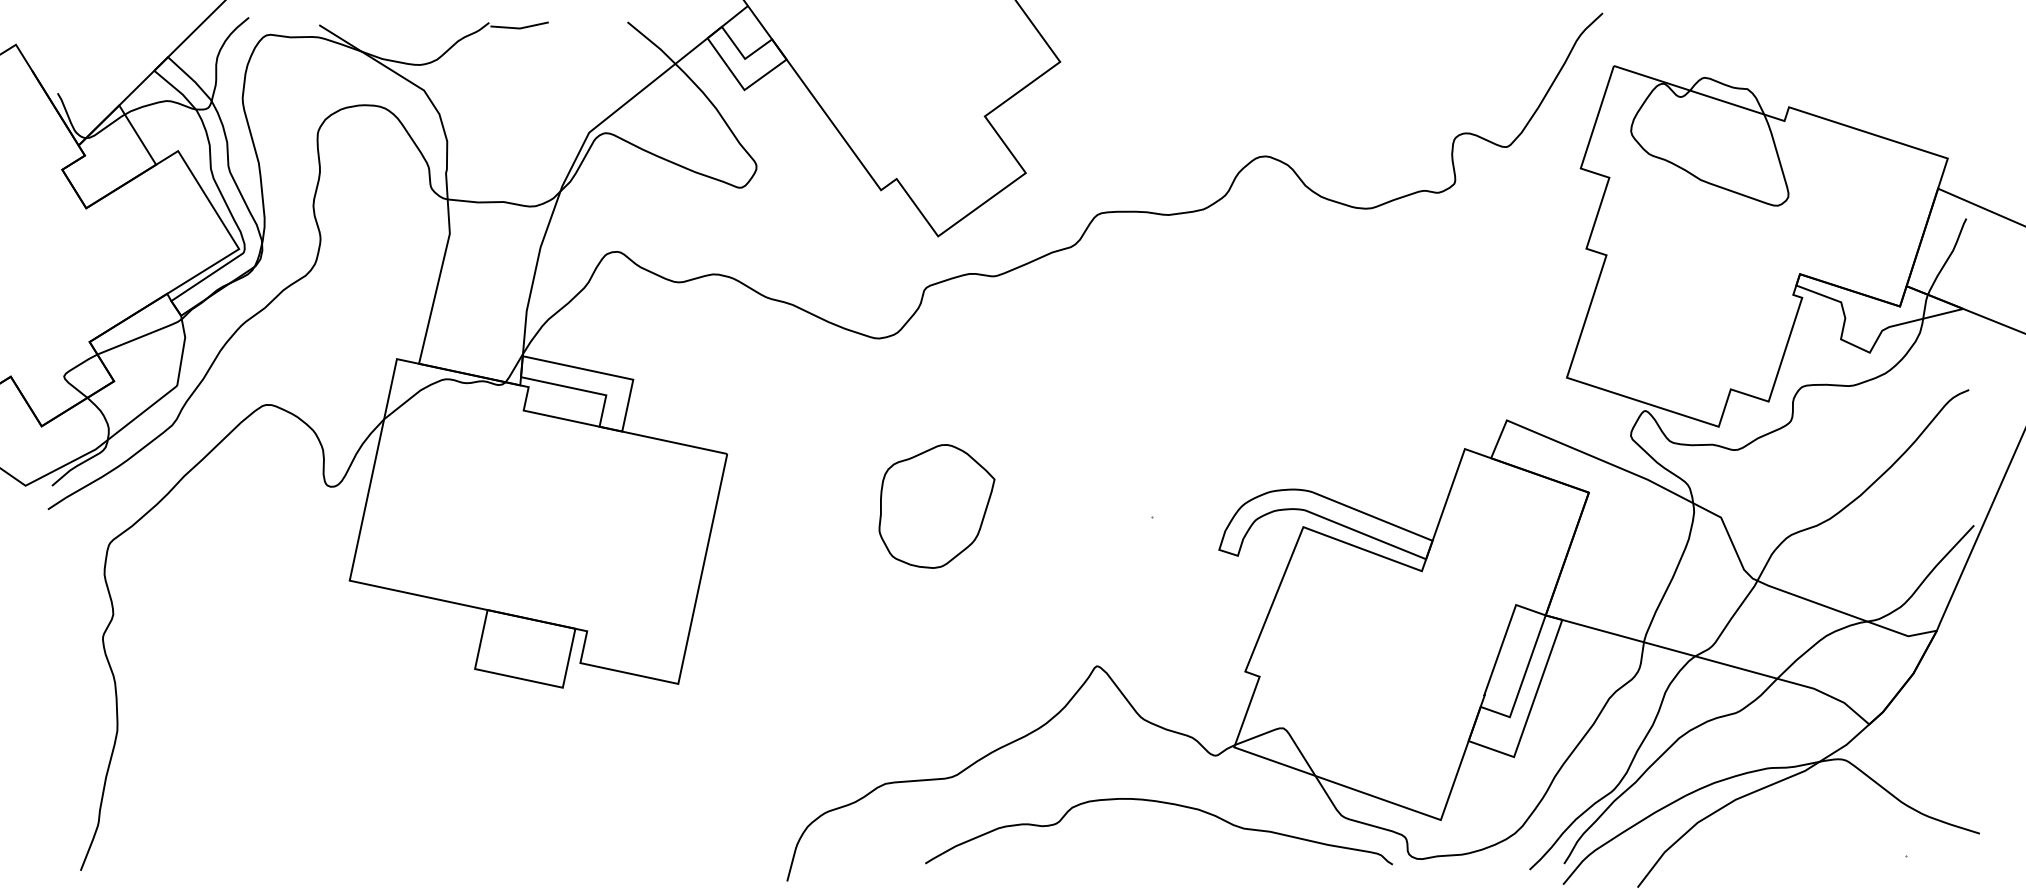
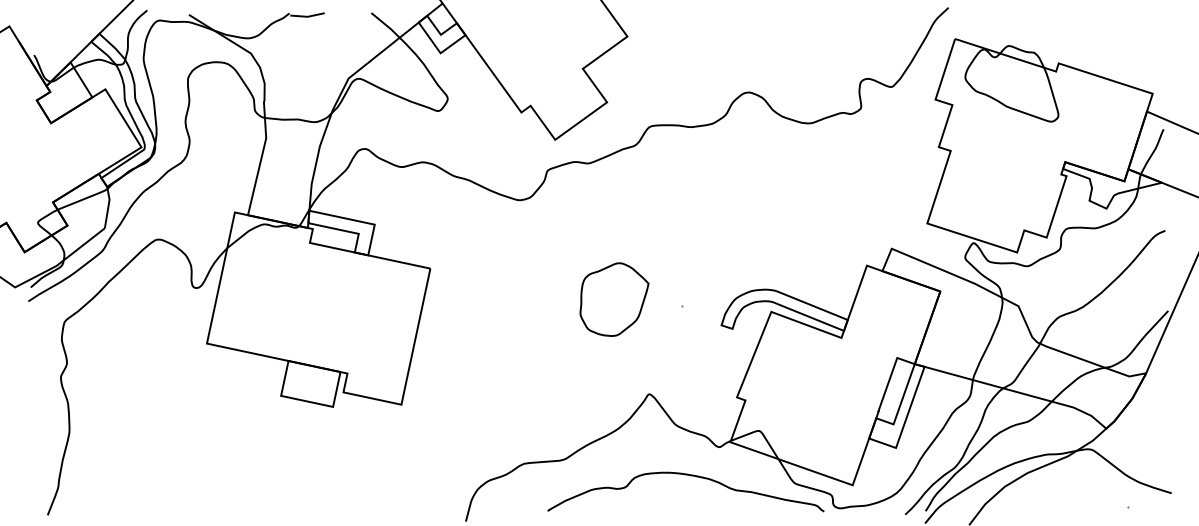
part: (936, 506) -> (614, 299), moved

